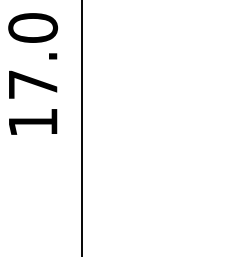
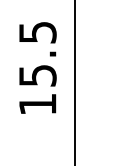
text: (33, 55) -> (38, 53), 17.0 -> 15.5

